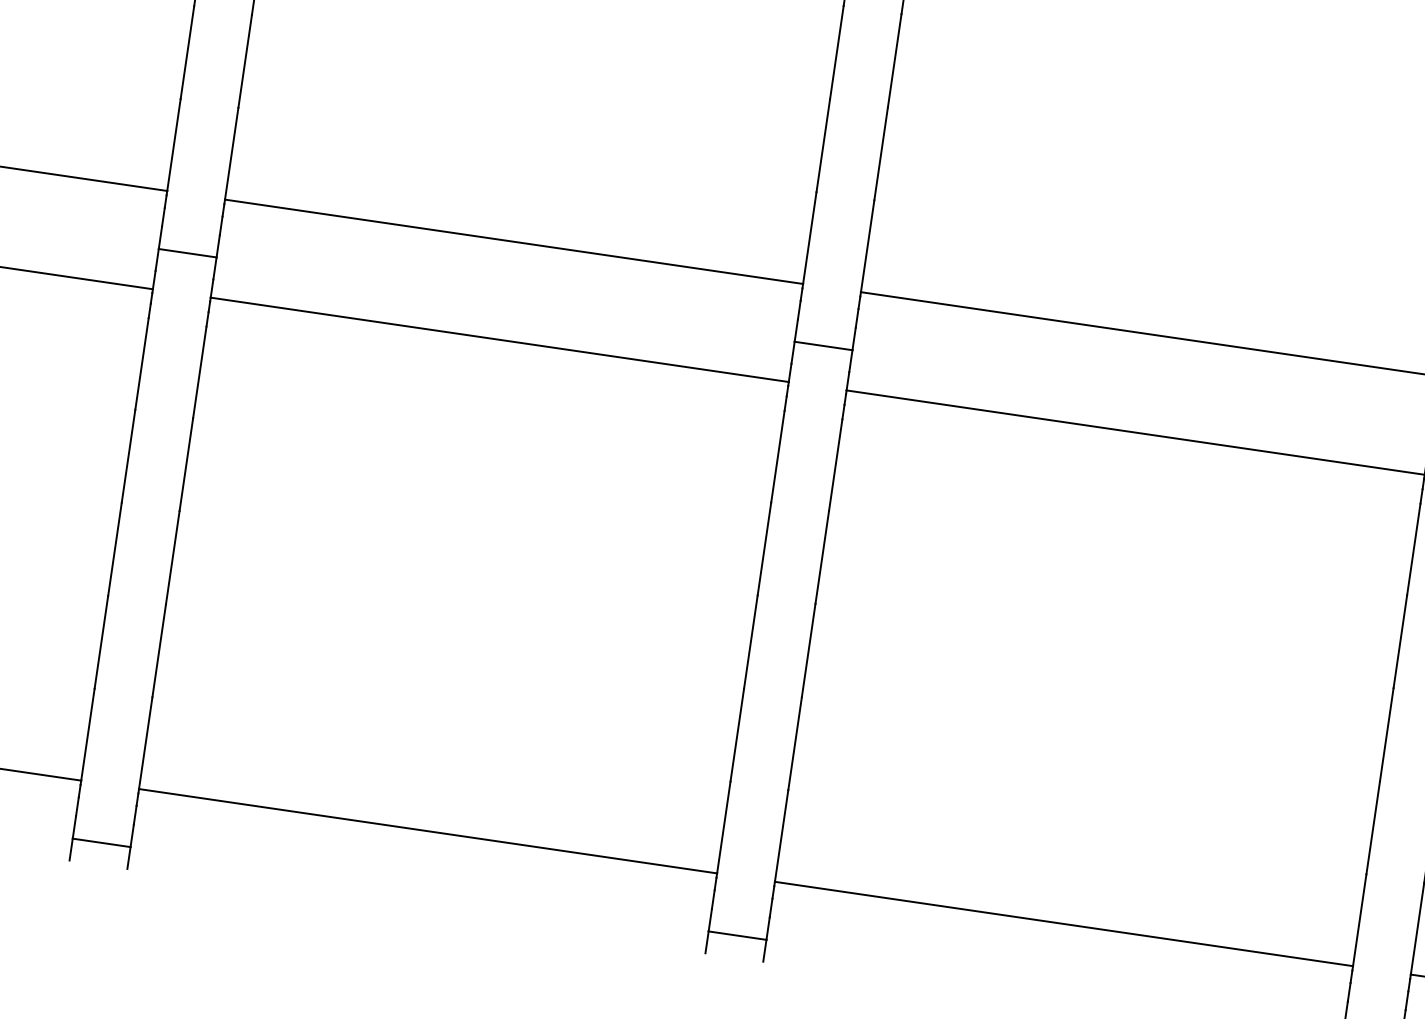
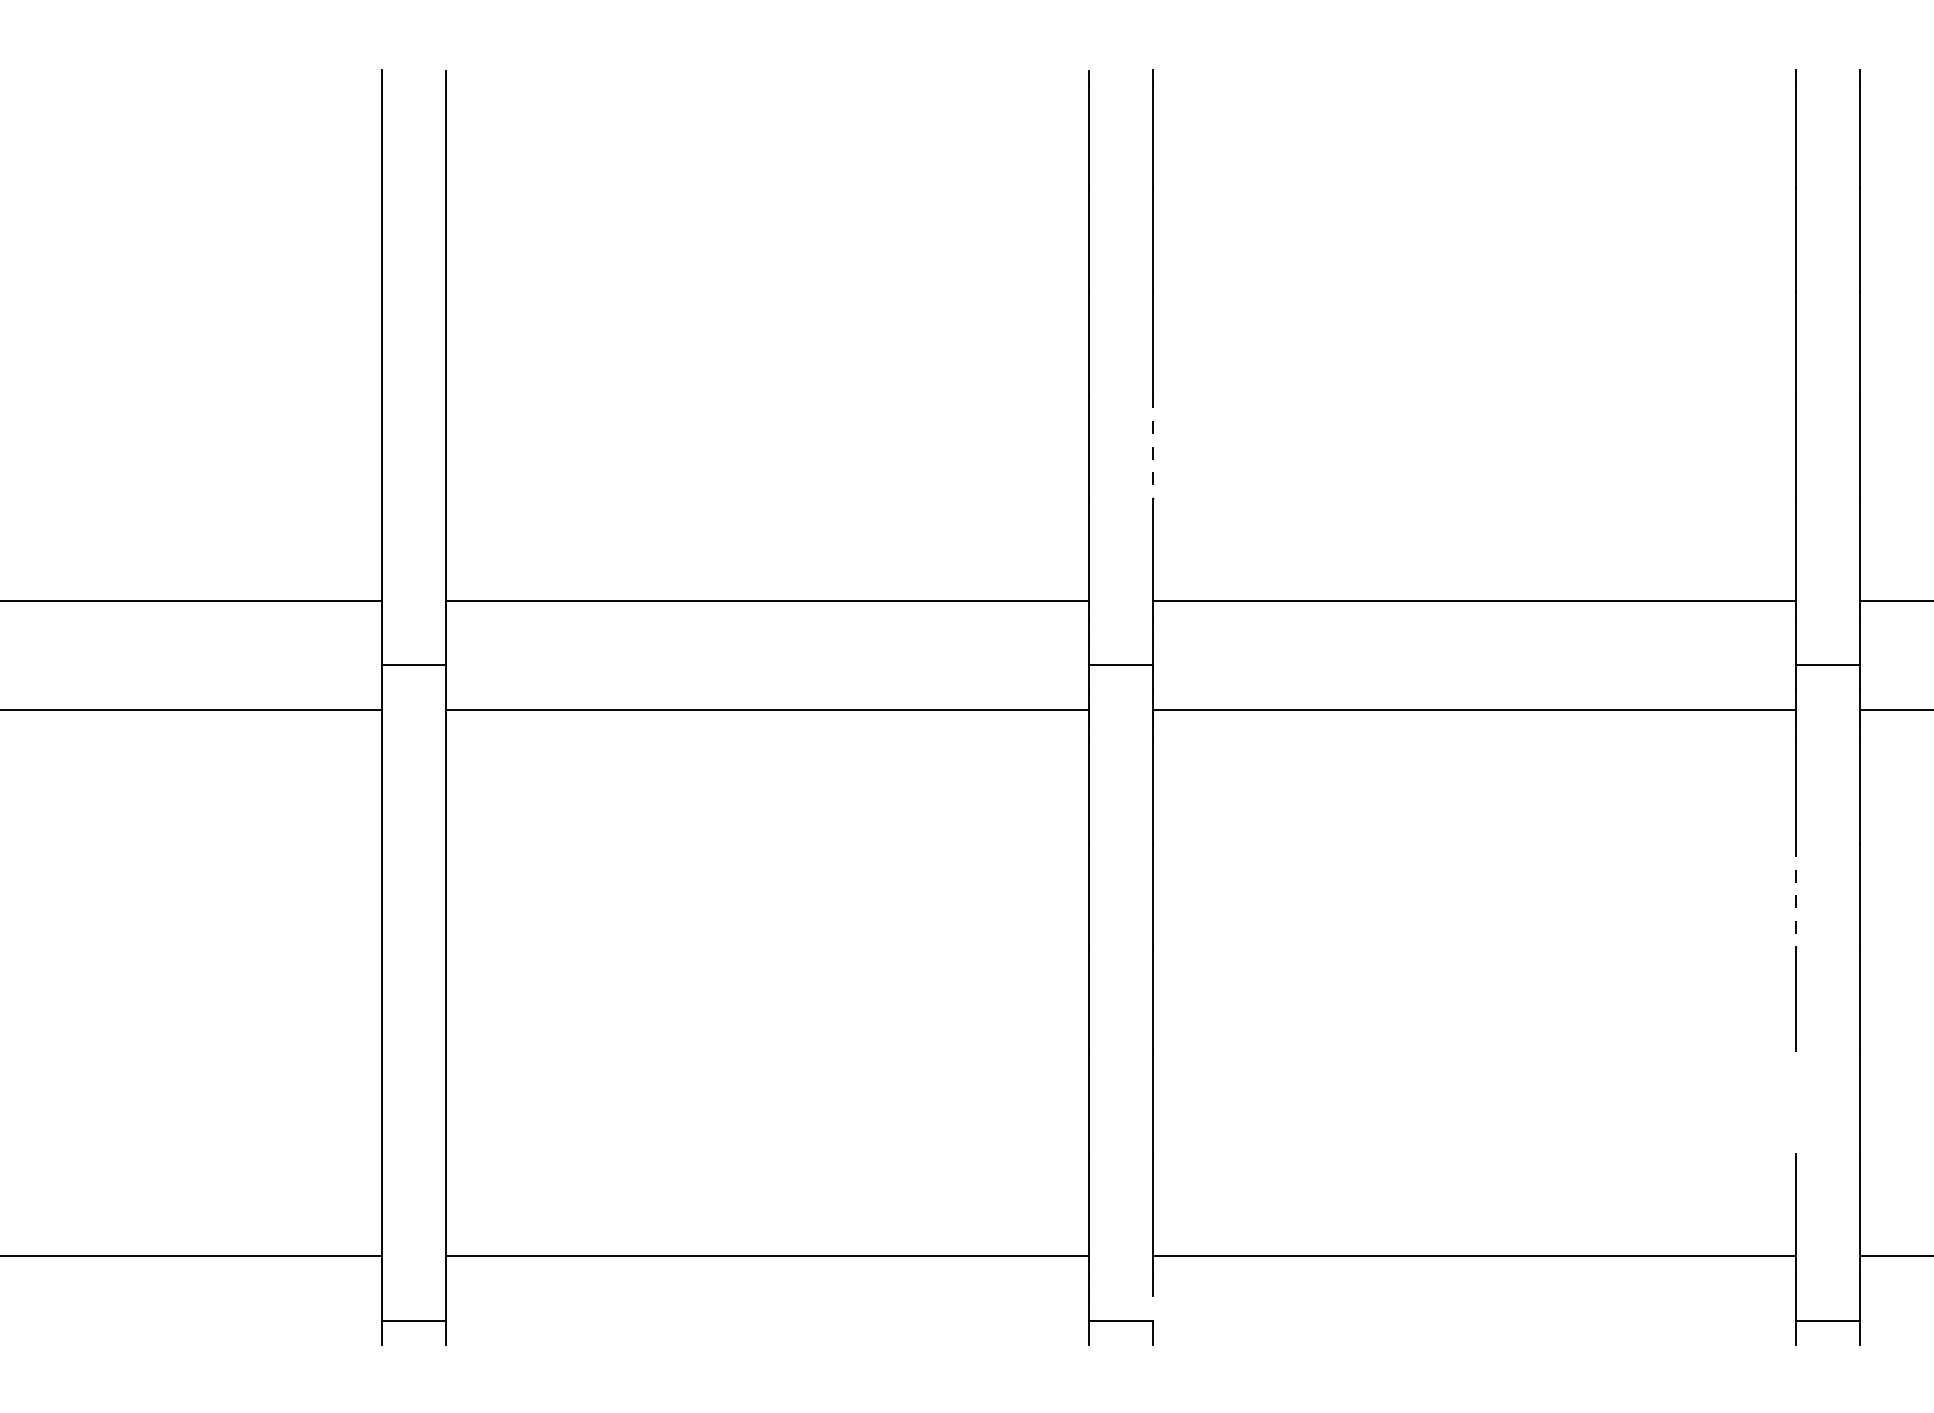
line: (881, 153) -> (1153, 446), solid -> dashed
line: (1399, 641) -> (1795, 895), solid -> dashed
line: (1372, 827) -> (1795, 1102), removed
line: (768, 927) -> (1153, 1307), removed

